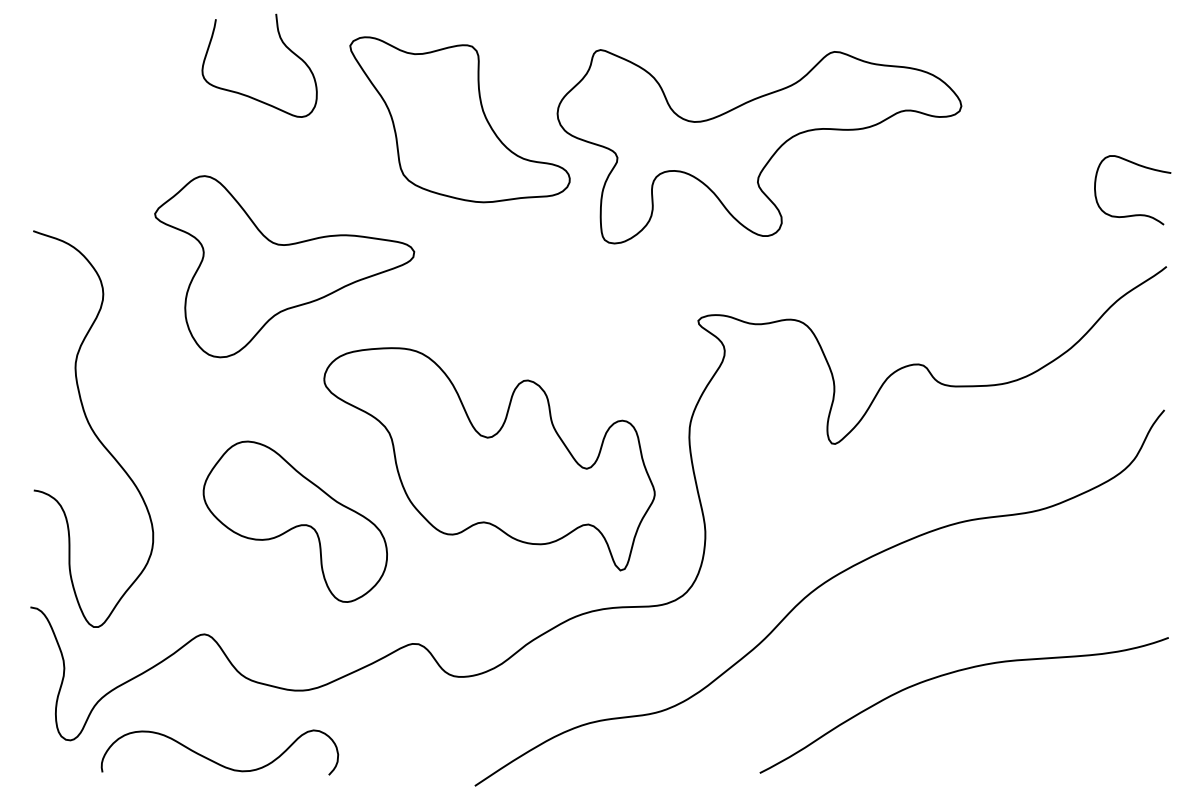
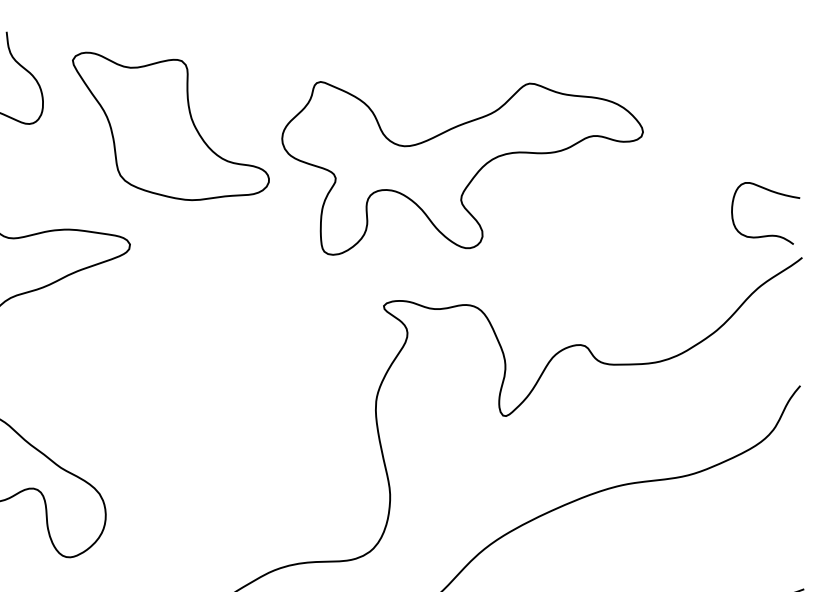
part: (759, 146) -> (462, 168), moved
curve: (1132, 214) -> (765, 235), moved
part: (489, 459) -> (197, 429), removed

